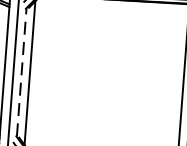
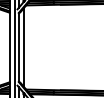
line: (22, 72) -> (19, 47), dashed -> solid

